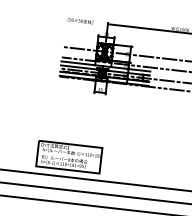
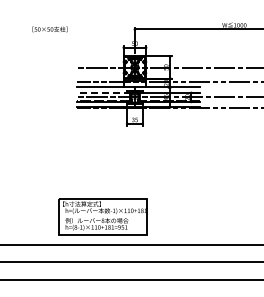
text: (80, 21) -> (49, 29), moved
line: (80, 67) -> (103, 92), solid -> dashed

